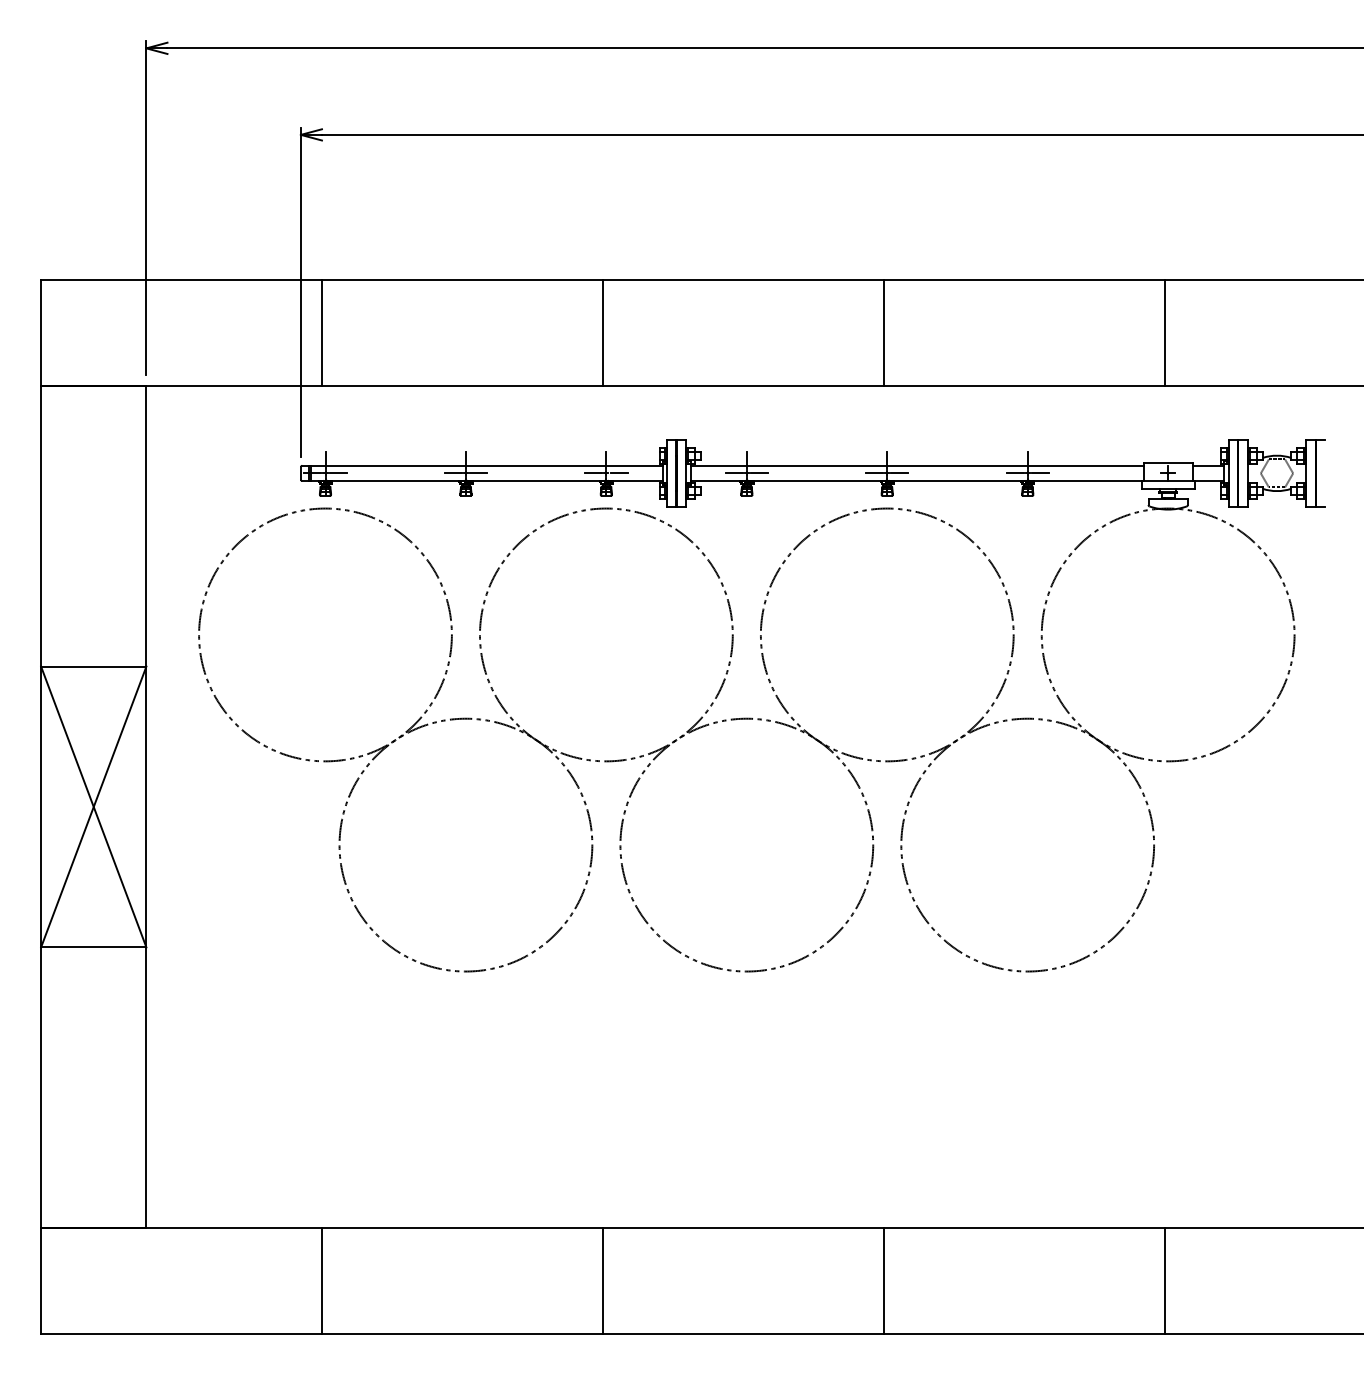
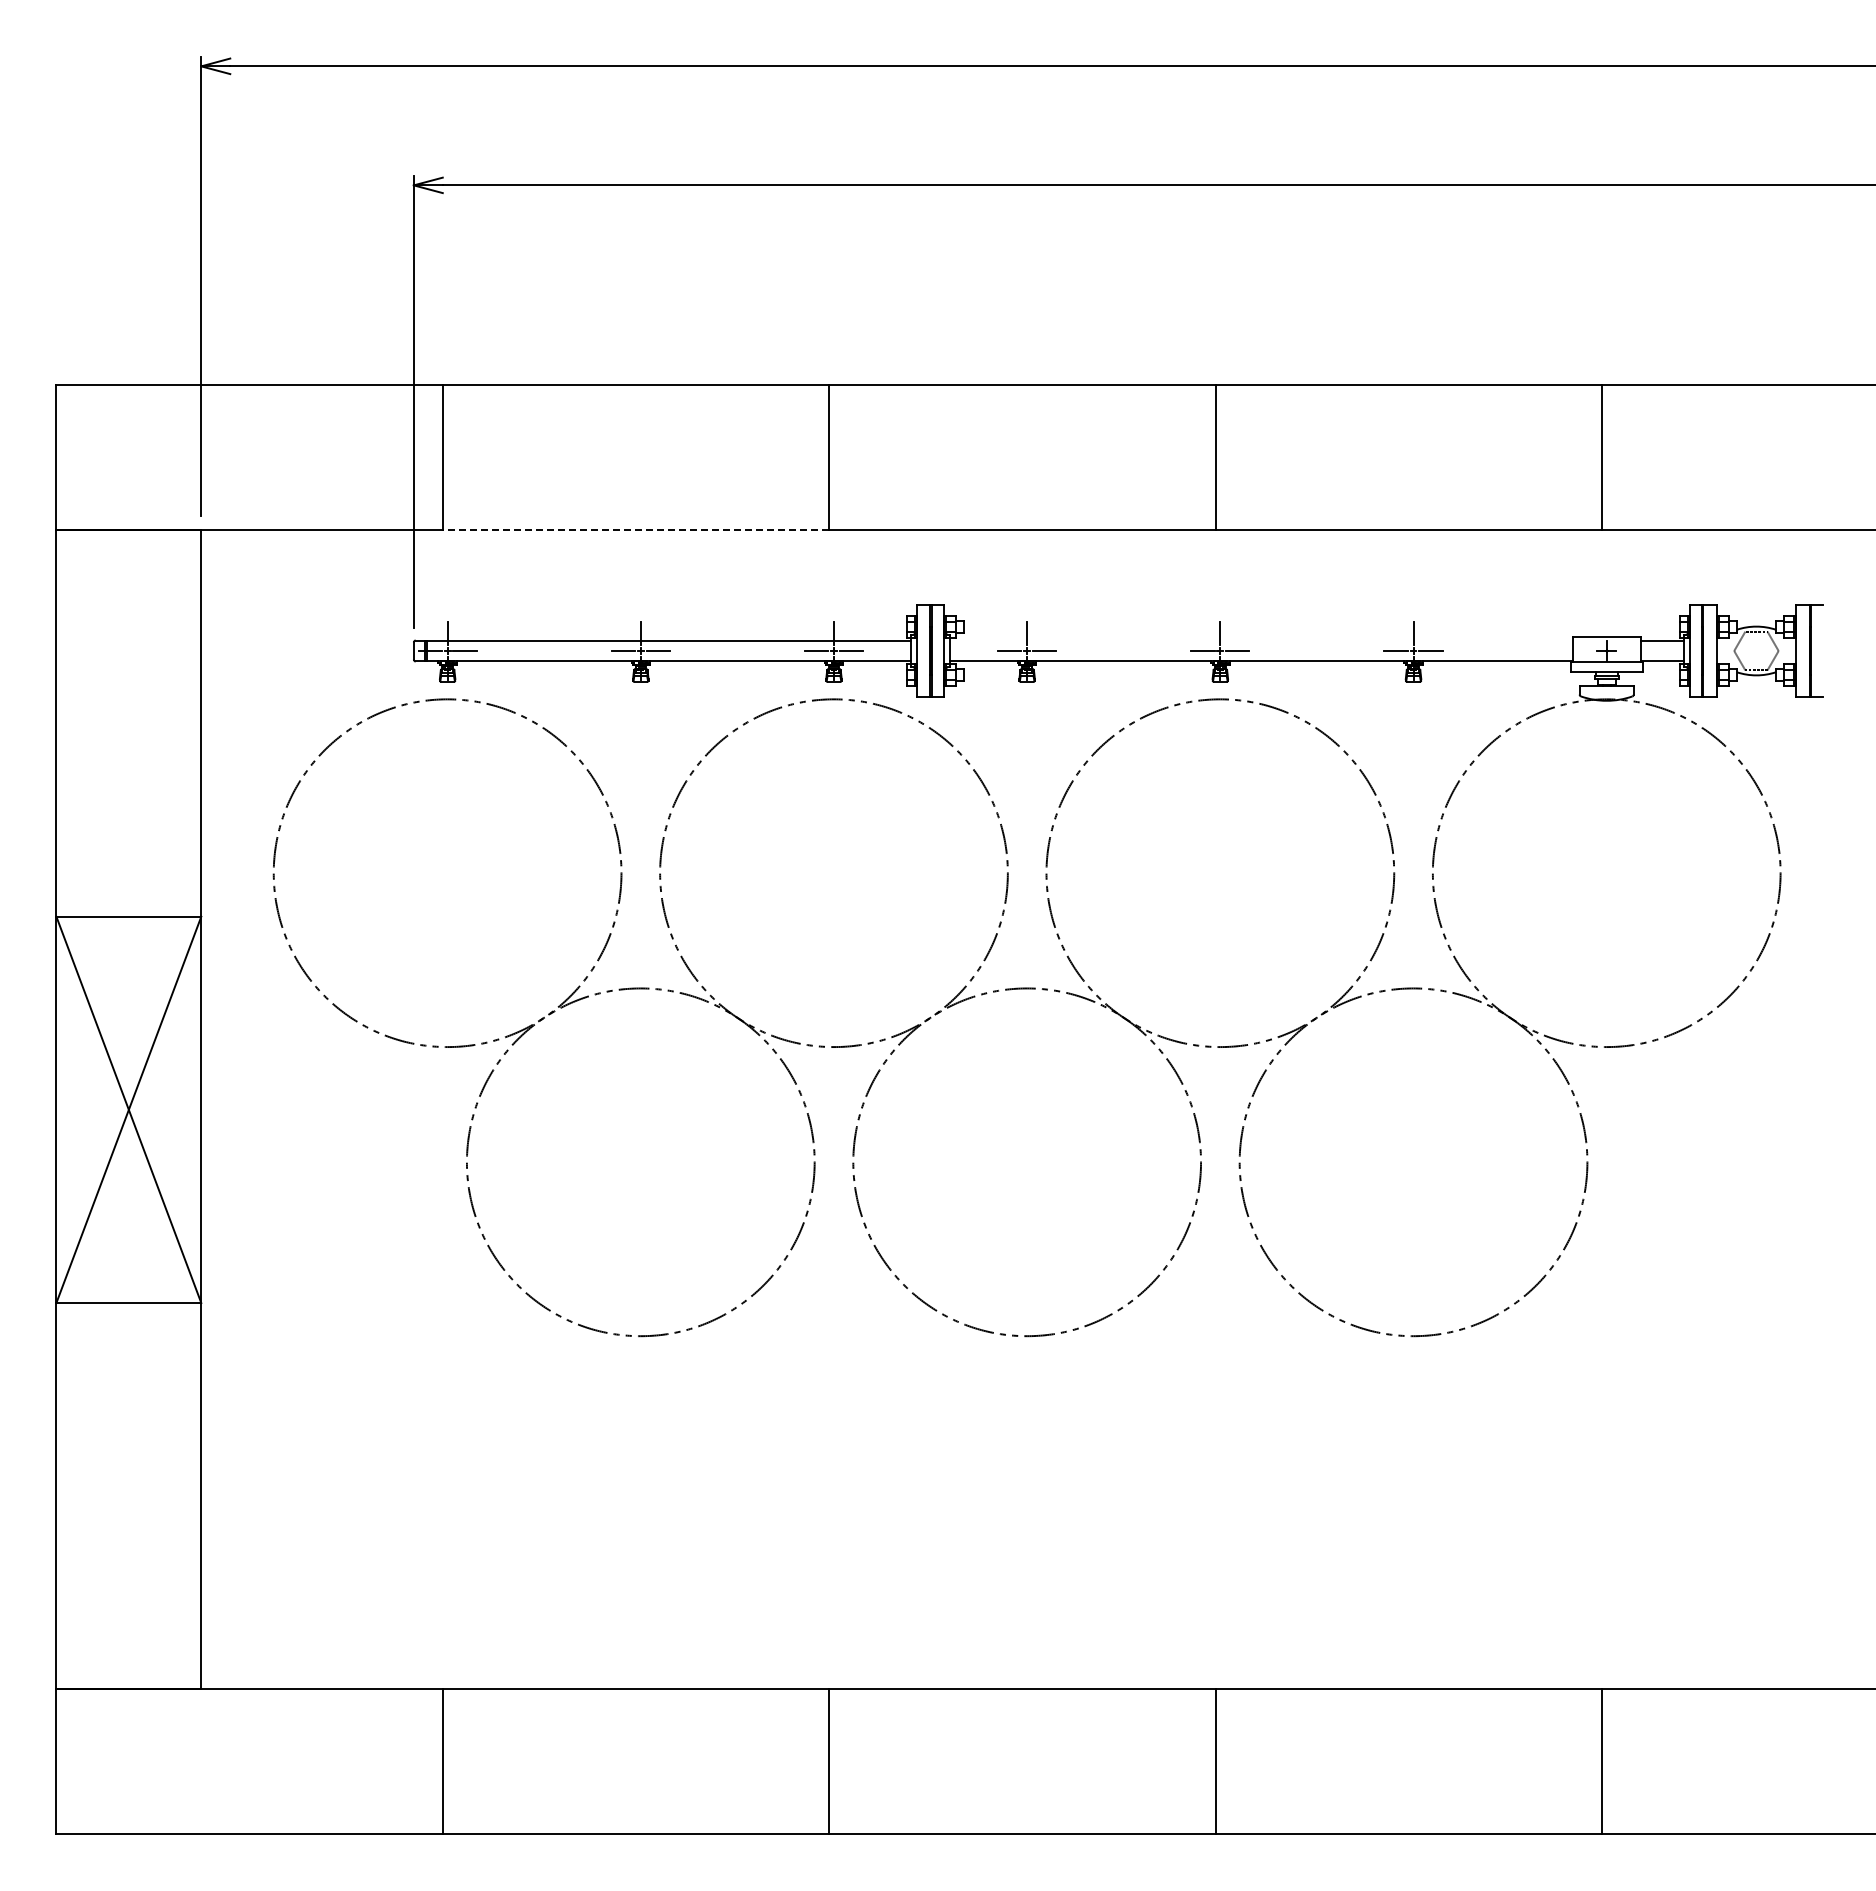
line: (462, 385) -> (635, 530), solid -> dashed
line: (916, 465) -> (1260, 640), removed

